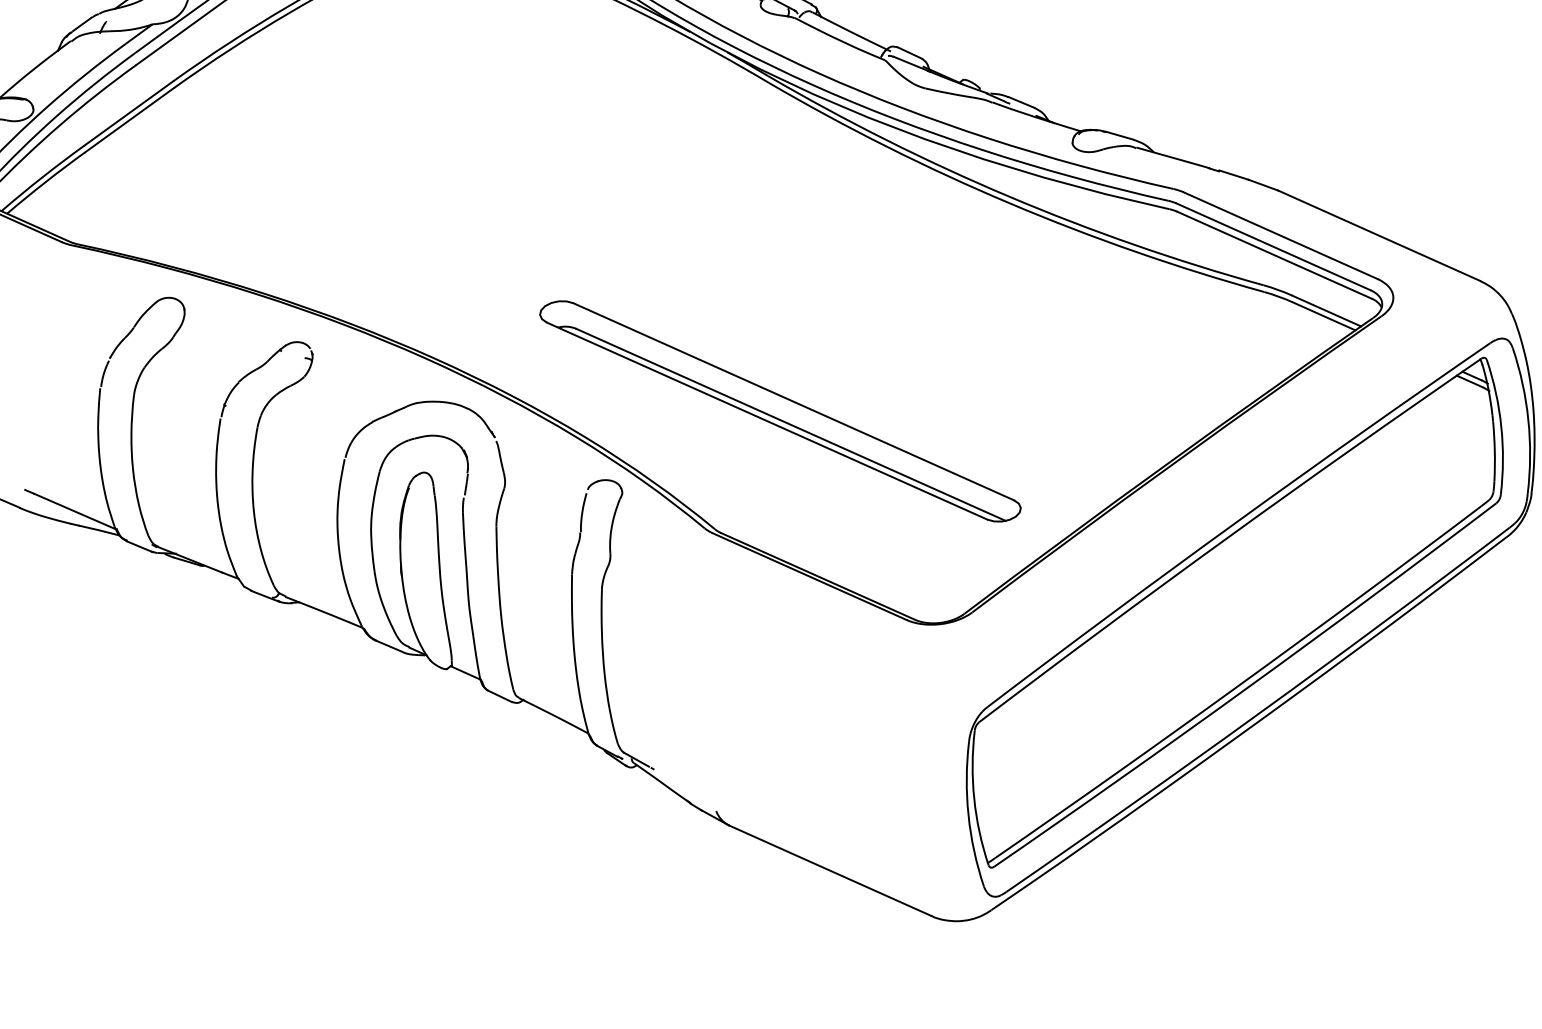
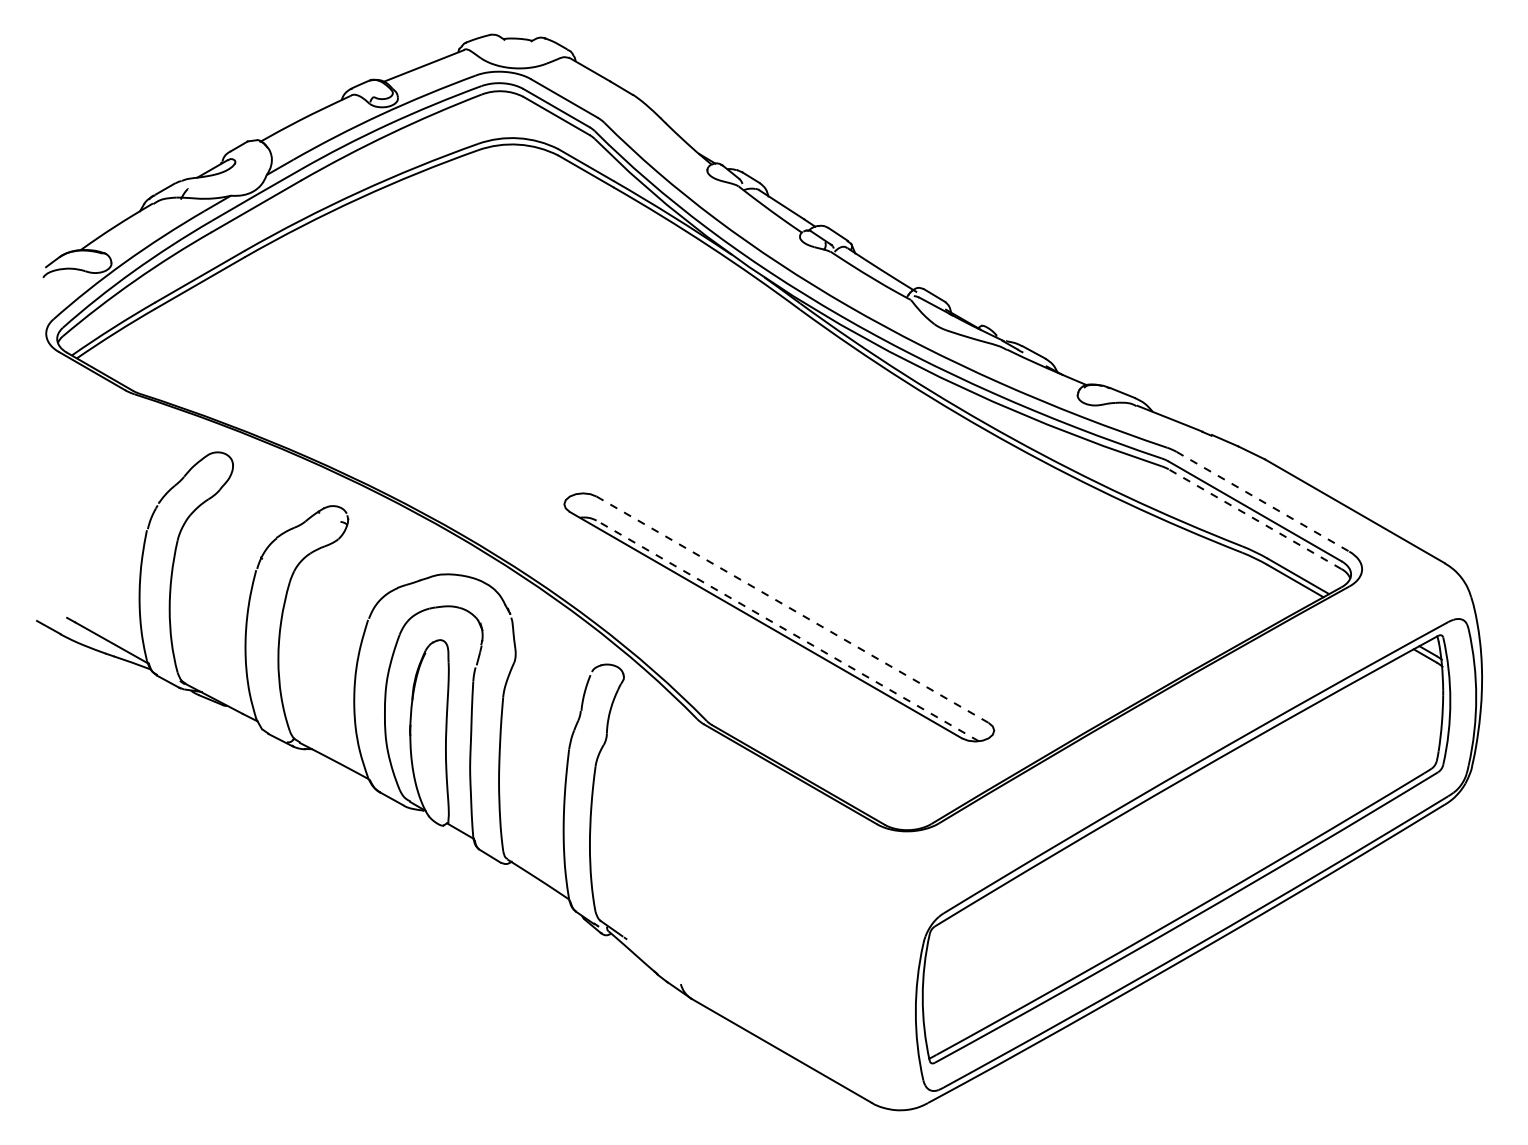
line: (1280, 235) -> (1262, 501), solid -> dashed
line: (1274, 255) -> (1255, 519), solid -> dashed
line: (794, 401) -> (793, 609), solid -> dashed
line: (790, 424) -> (787, 630), solid -> dashed

